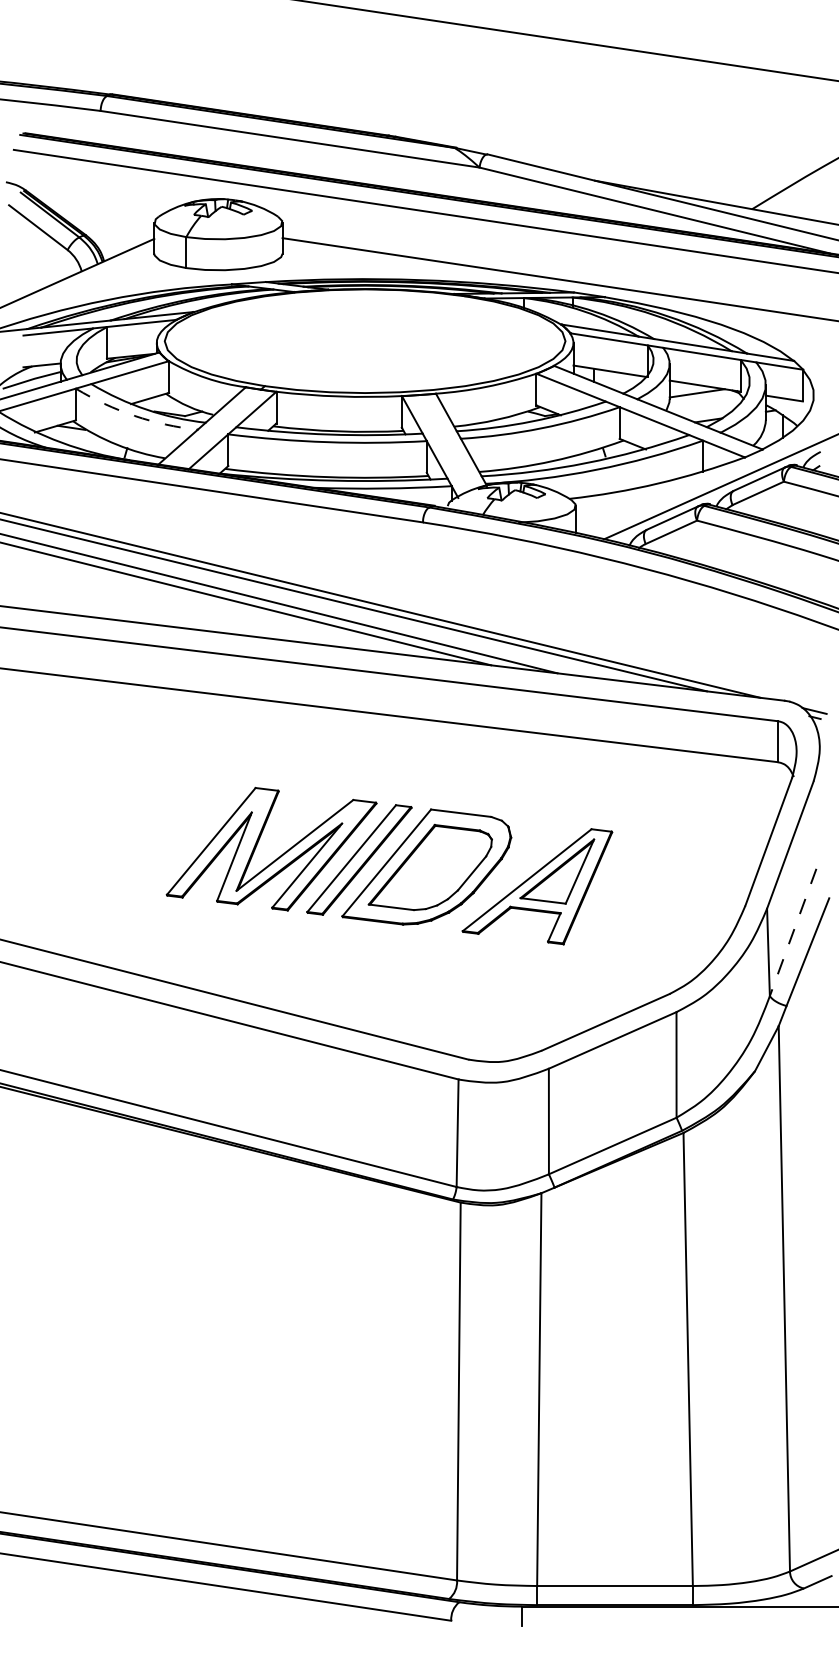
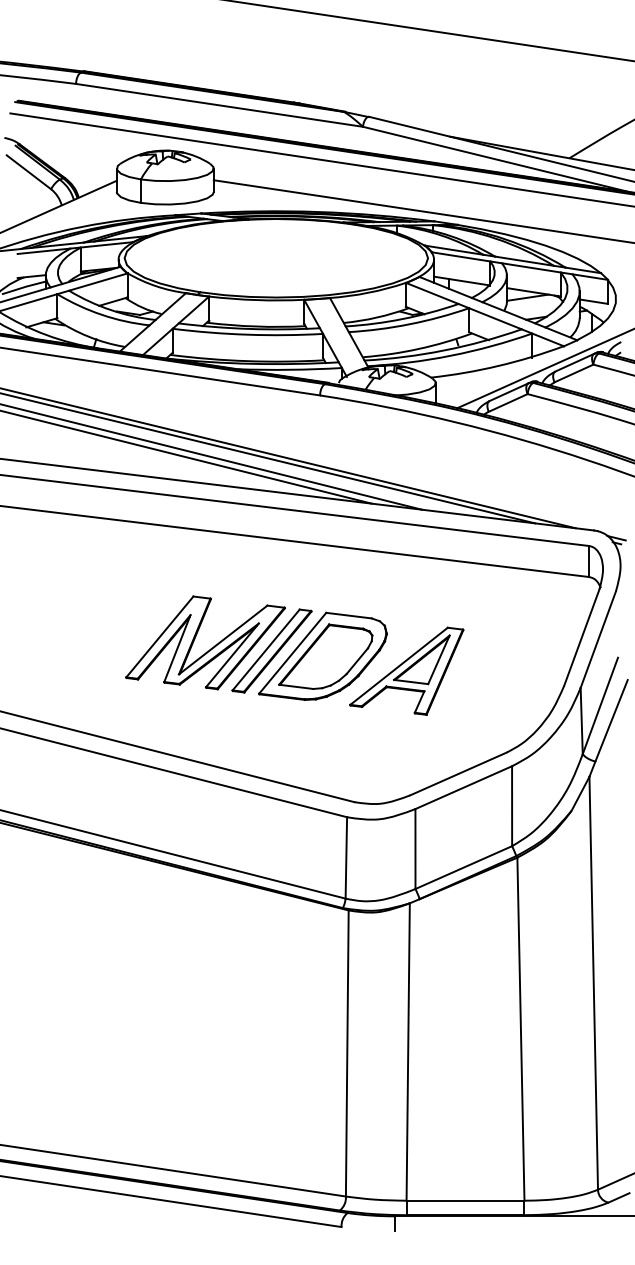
arc: (134, 415) -> (101, 314), dashed -> solid
line: (793, 933) -> (600, 706), dashed -> solid

